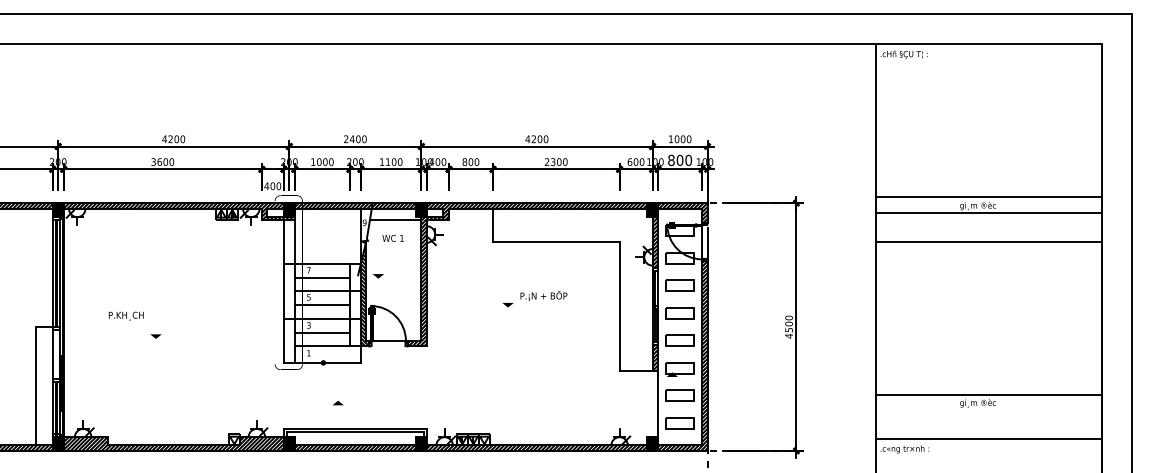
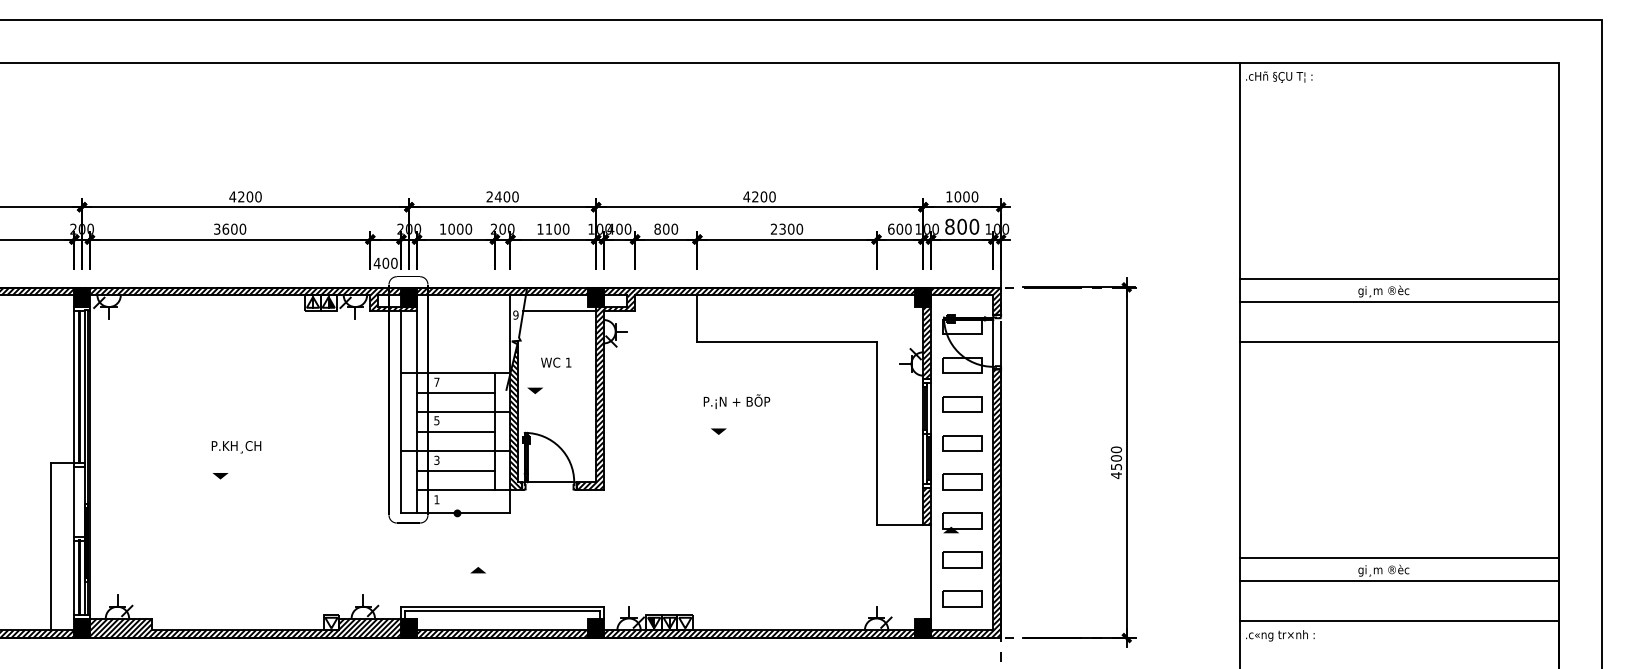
text: (392, 237) -> (555, 361), moved
text: (543, 295) -> (736, 401), moved
text: (125, 315) -> (235, 446), moved
line: (988, 410) -> (1398, 580), added

